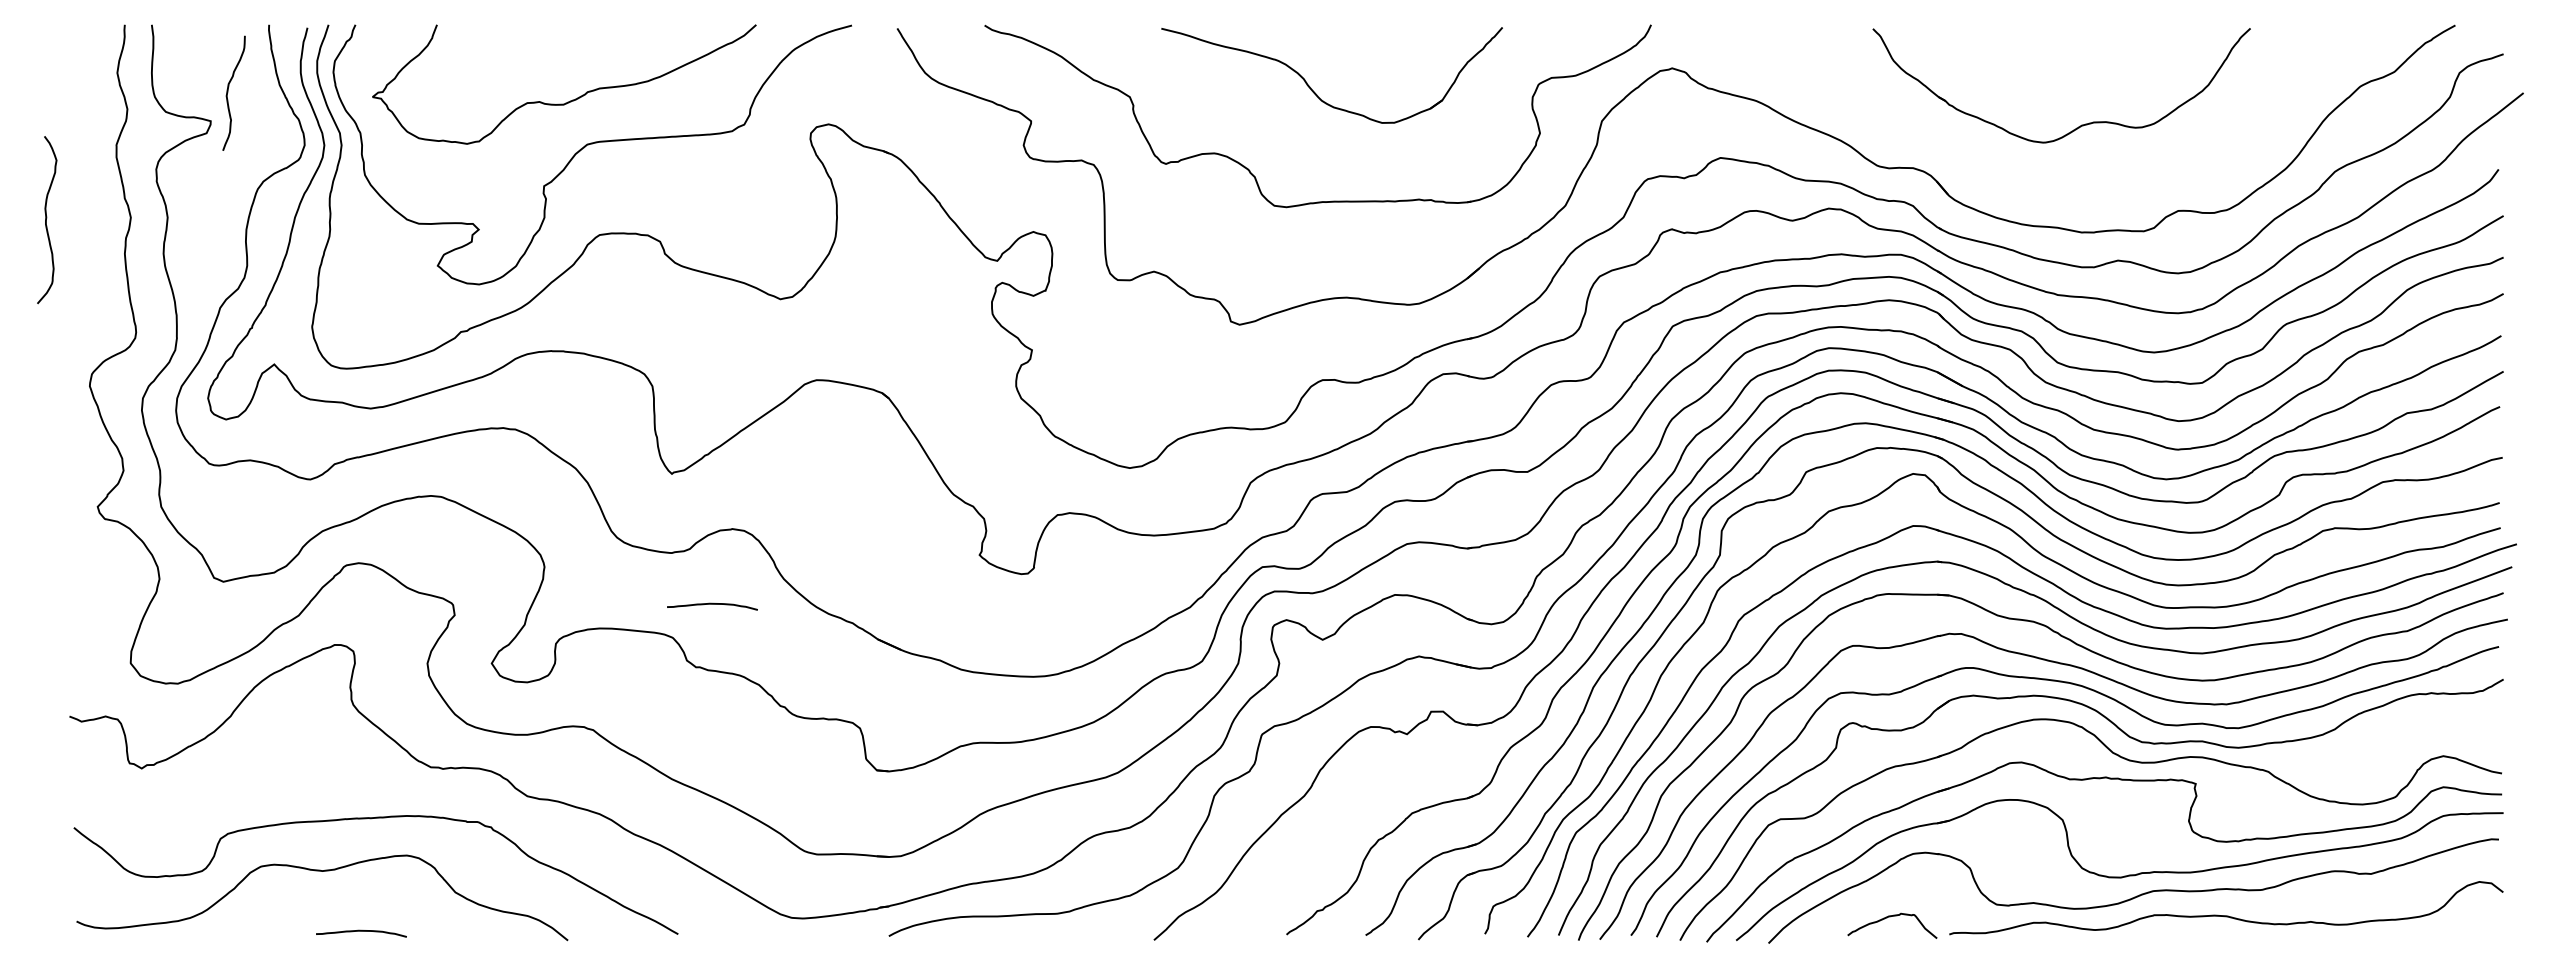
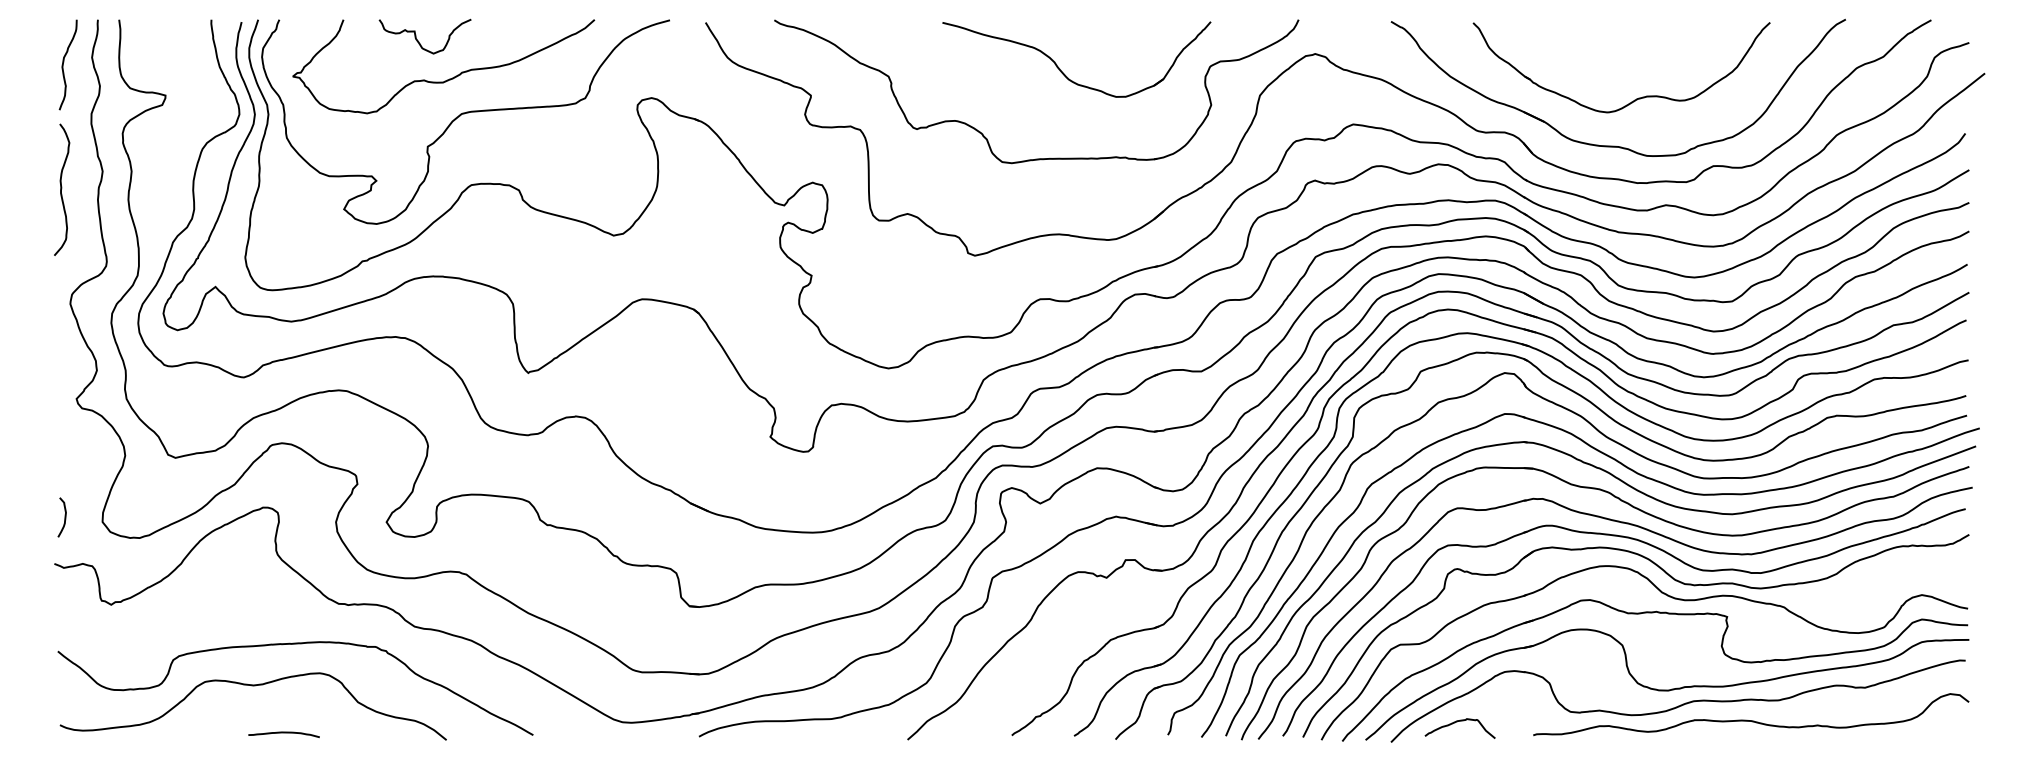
curve: (531, 50) -> (417, 39), added
part: (1314, 91) -> (1062, 72), moved
curve: (228, 92) -> (63, 64), moved
part: (2057, 185) -> (1618, 146), added
curve: (46, 220) -> (61, 190), moved
curve: (712, 604) -> (560, 475), removed
curve: (82, 657) -> (64, 517), added
curve: (1890, 917) -> (1458, 722), moved

